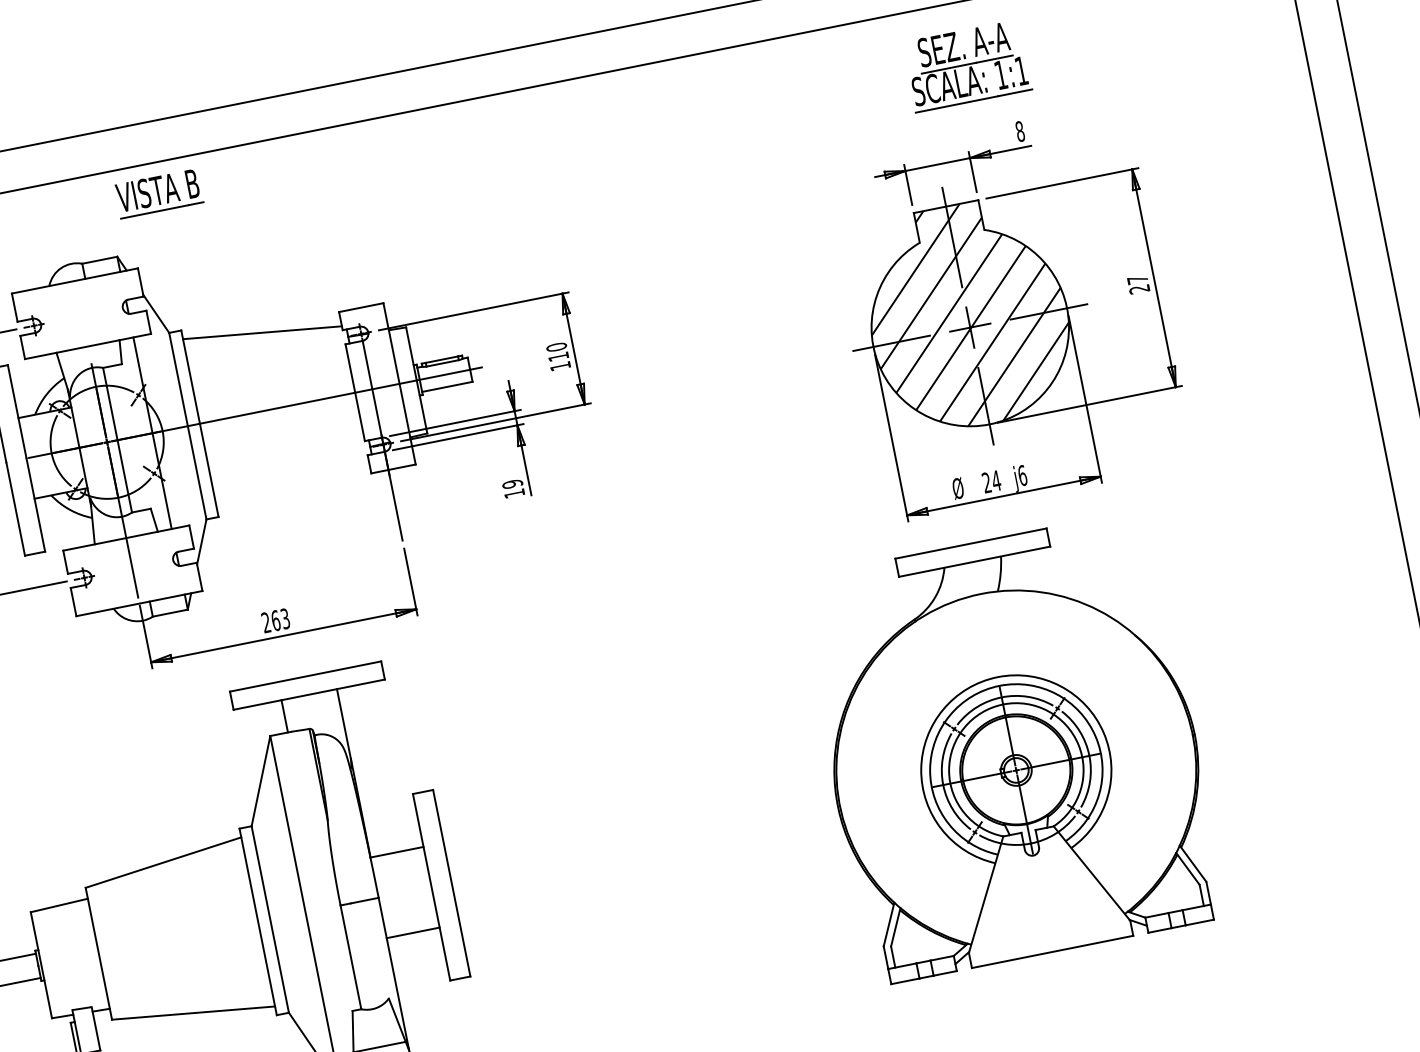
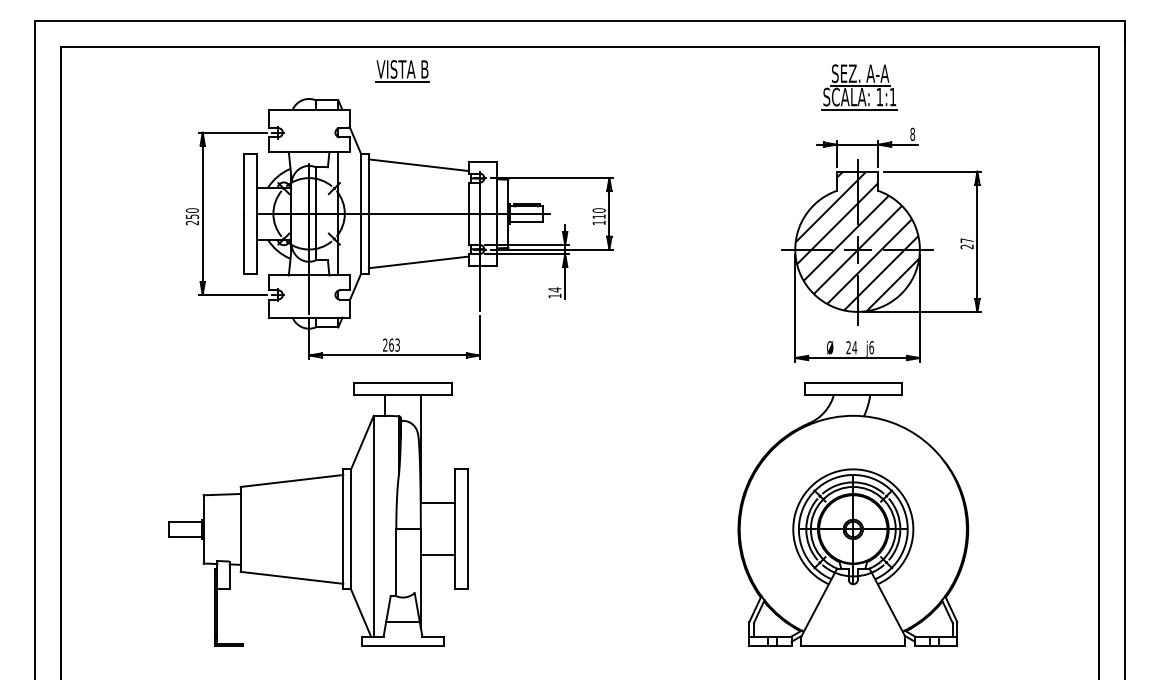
part: (966, 66) -> (859, 87), moved
part: (158, 194) -> (402, 71), moved
line: (292, 483) -> (418, 262), added
text: (511, 483) -> (554, 289), 19 -> 14
part: (1011, 747) -> (853, 514), moved

